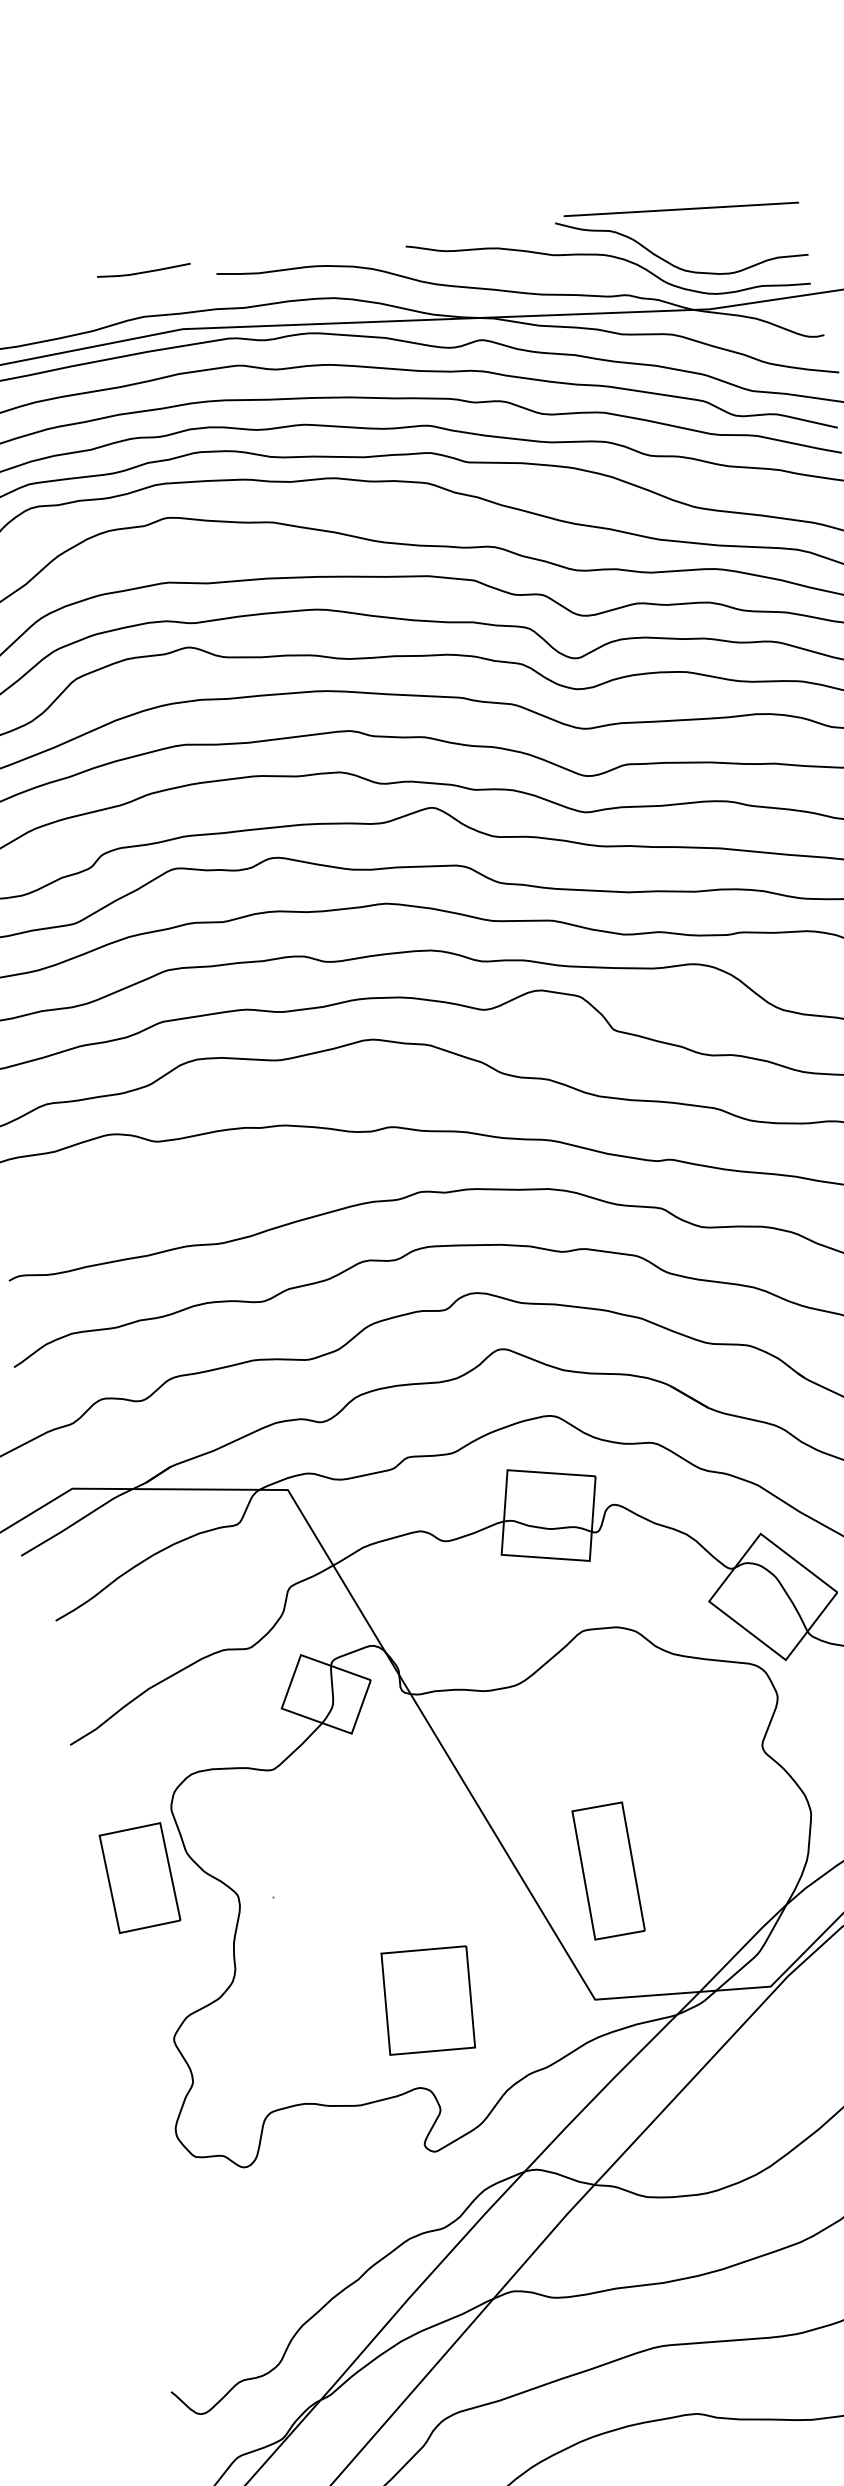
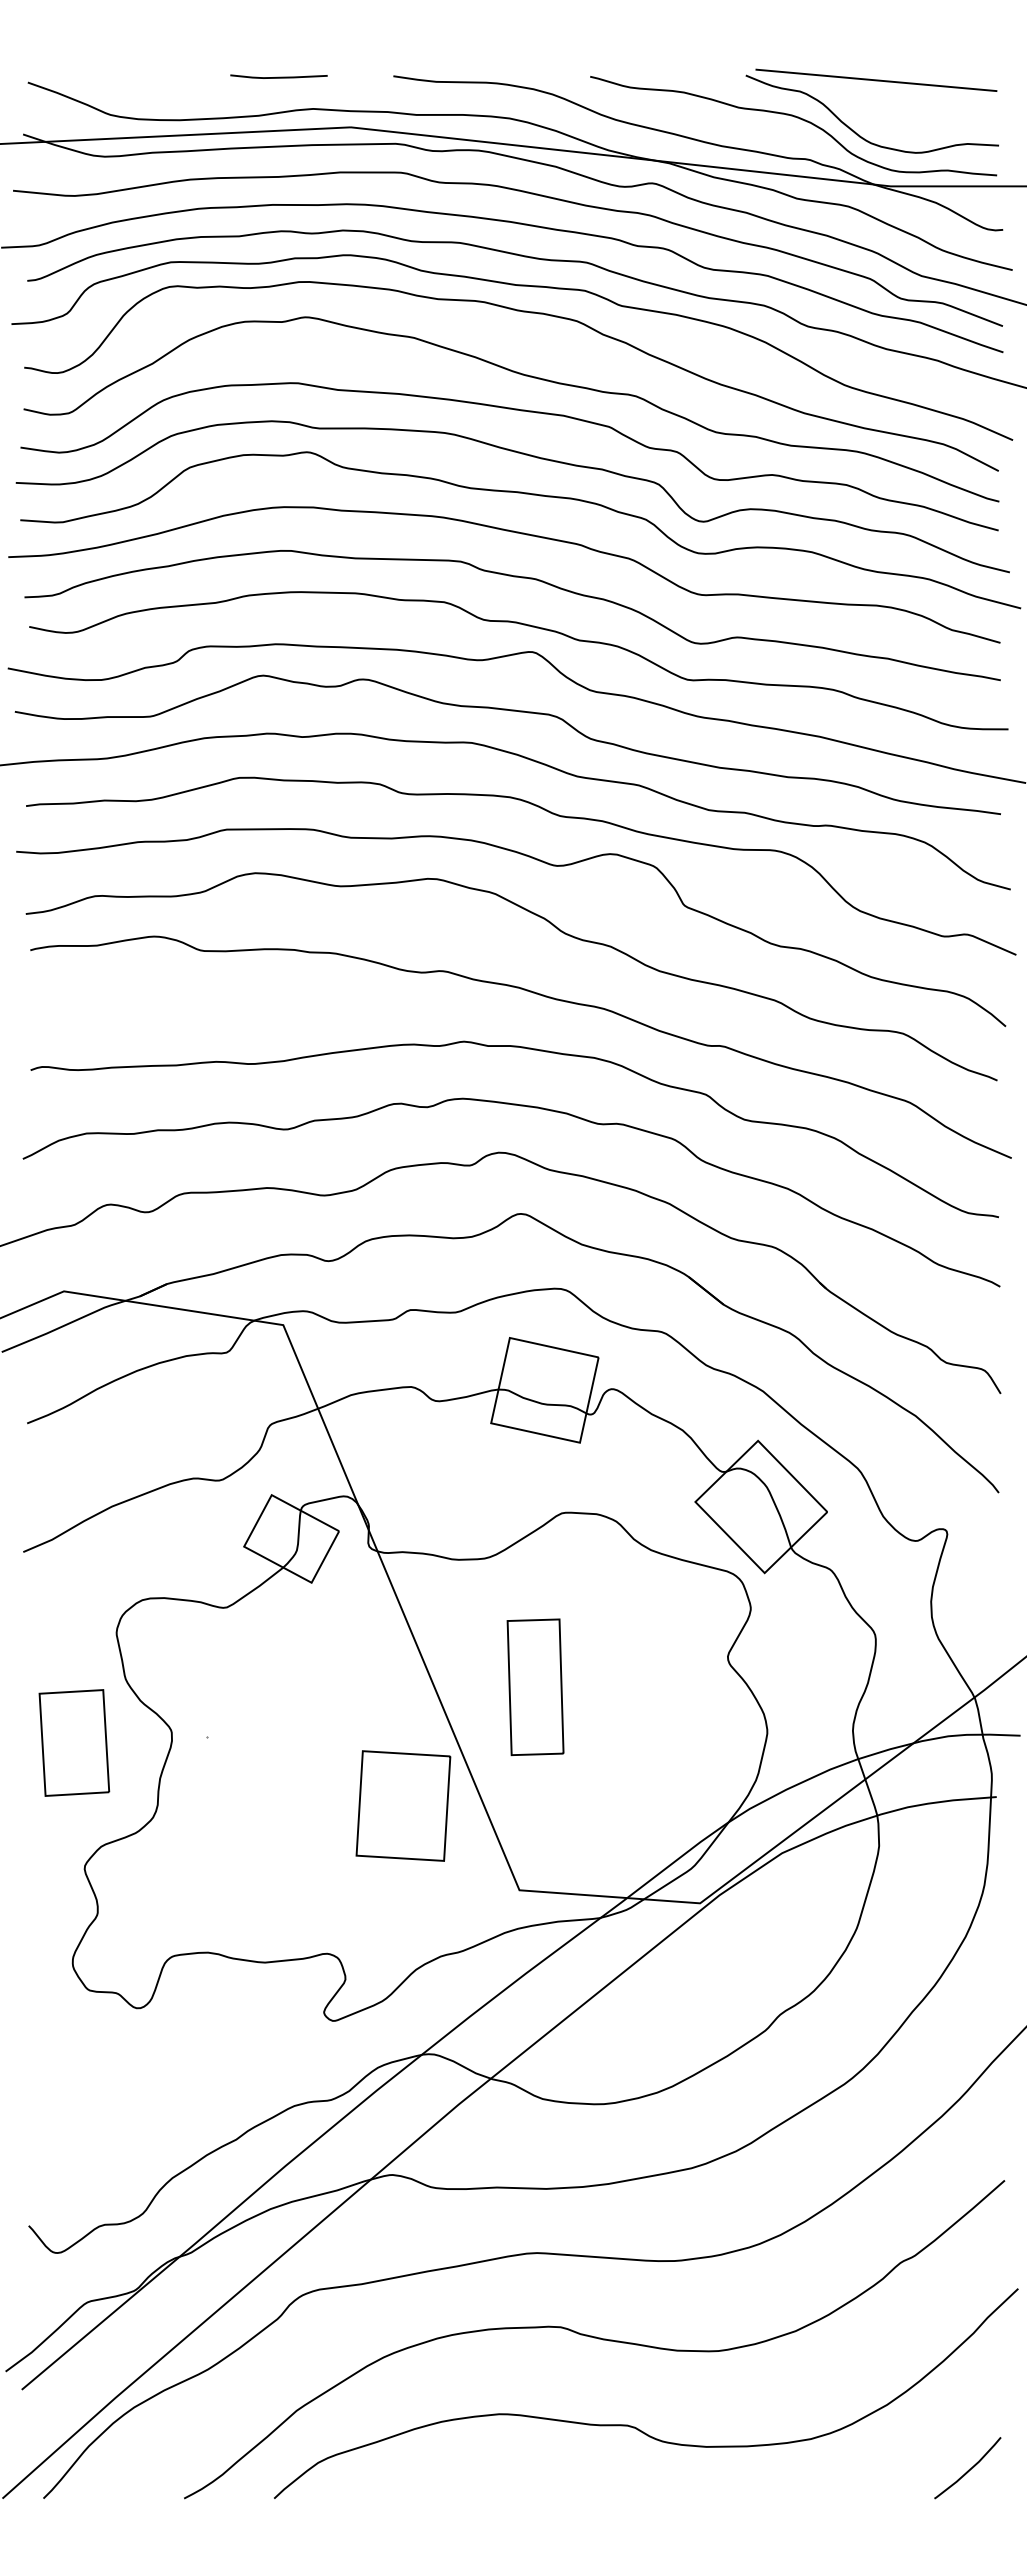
line: (143, 271) -> (278, 76), moved
part: (608, 1871) -> (535, 1687), moved
part: (140, 1877) -> (74, 1742), moved
part: (428, 2000) -> (403, 1805), moved

